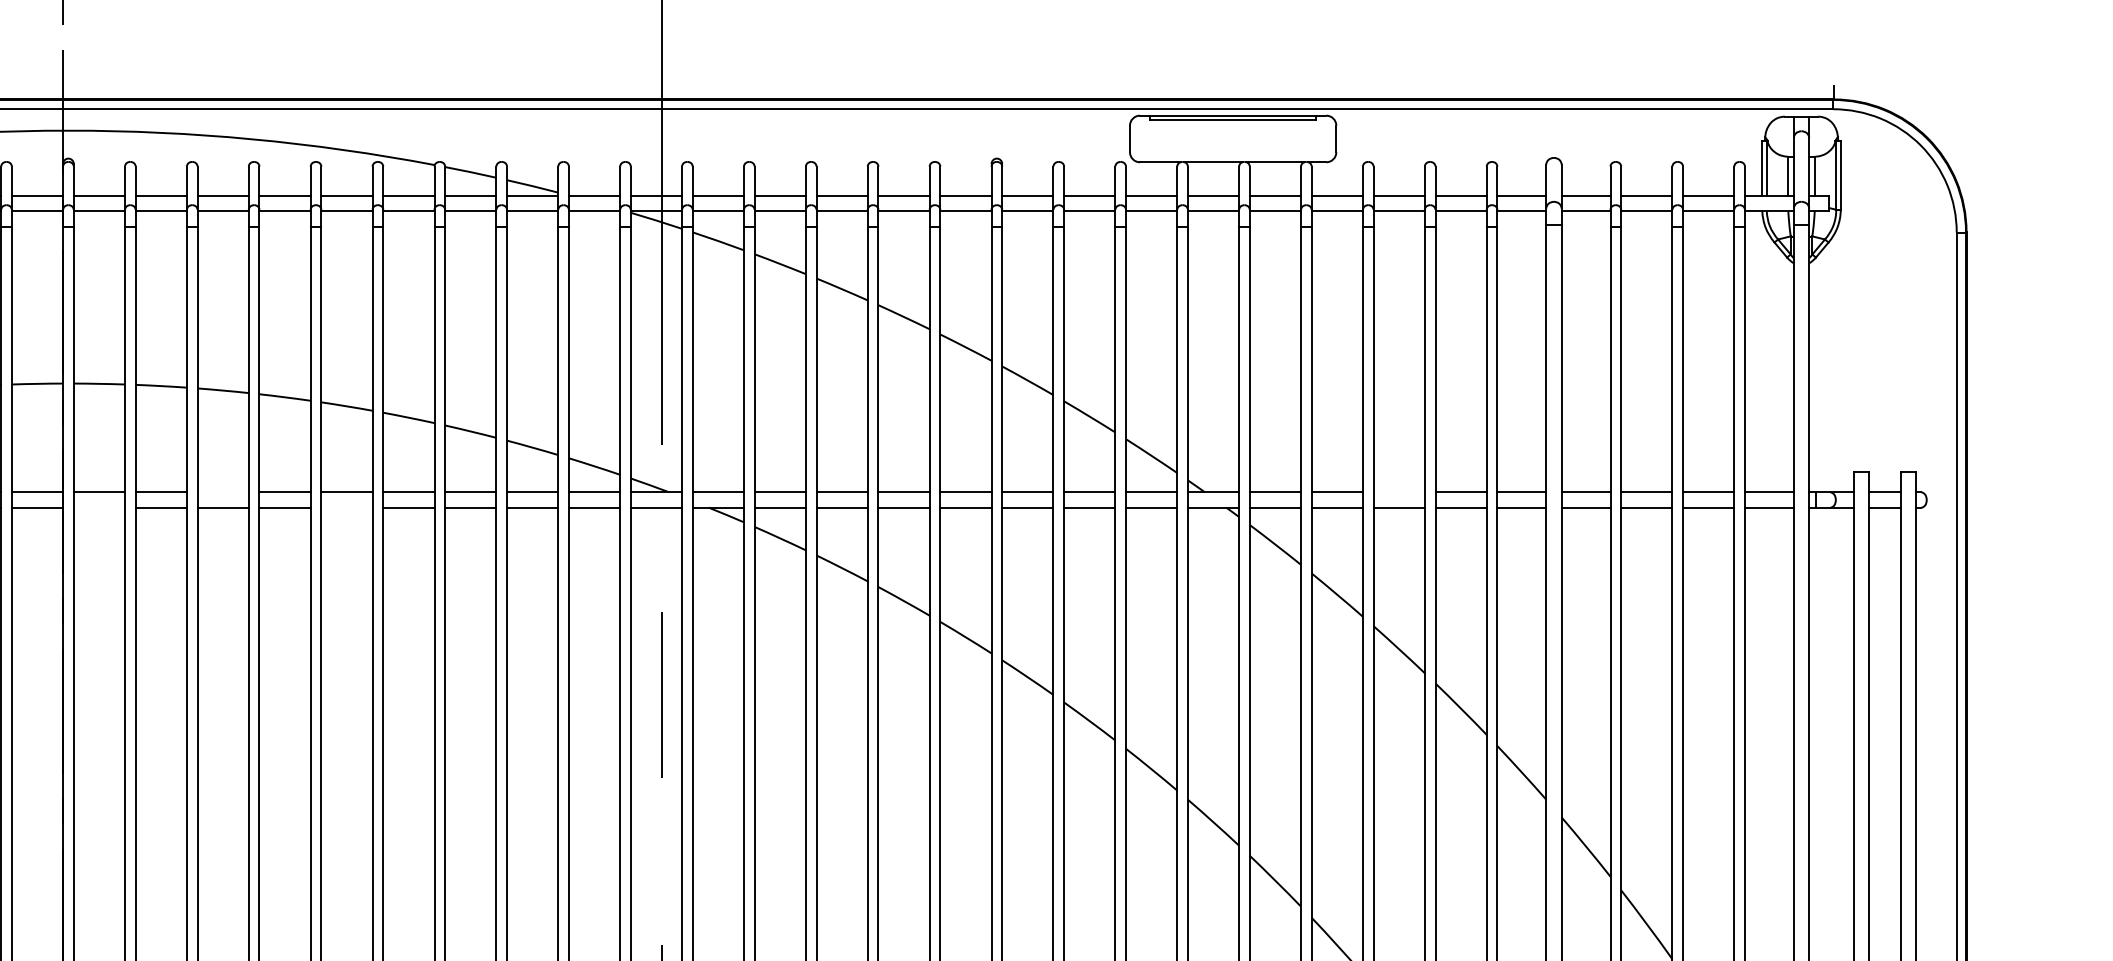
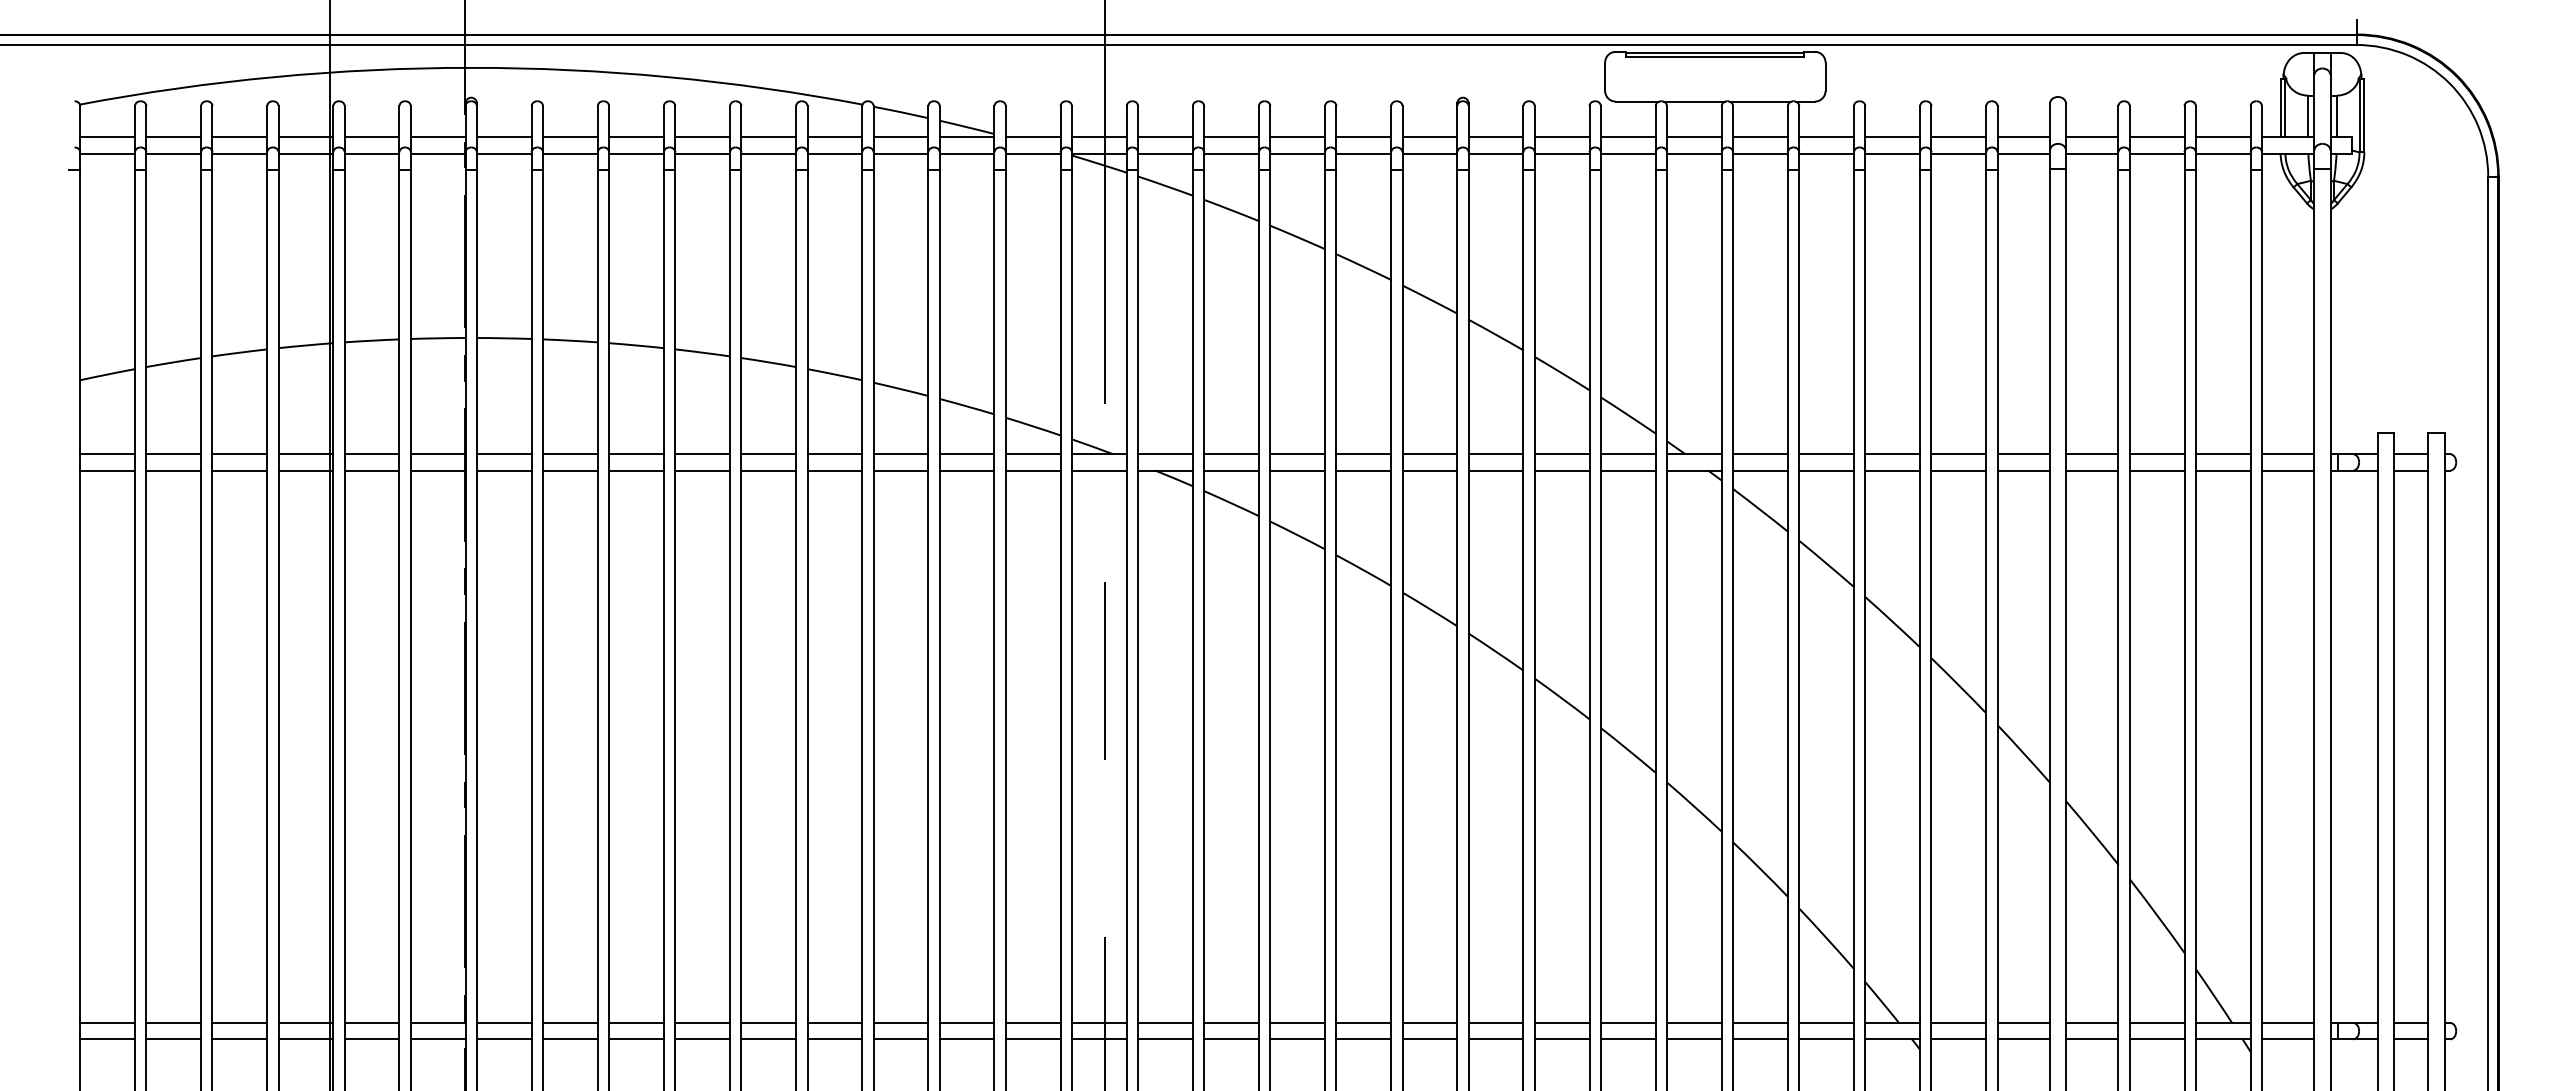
line: (223, 492) -> (636, 454), added
line: (1399, 492) -> (1892, 454), added
line: (98, 507) -> (503, 470), added
line: (346, 507) -> (768, 470), added

